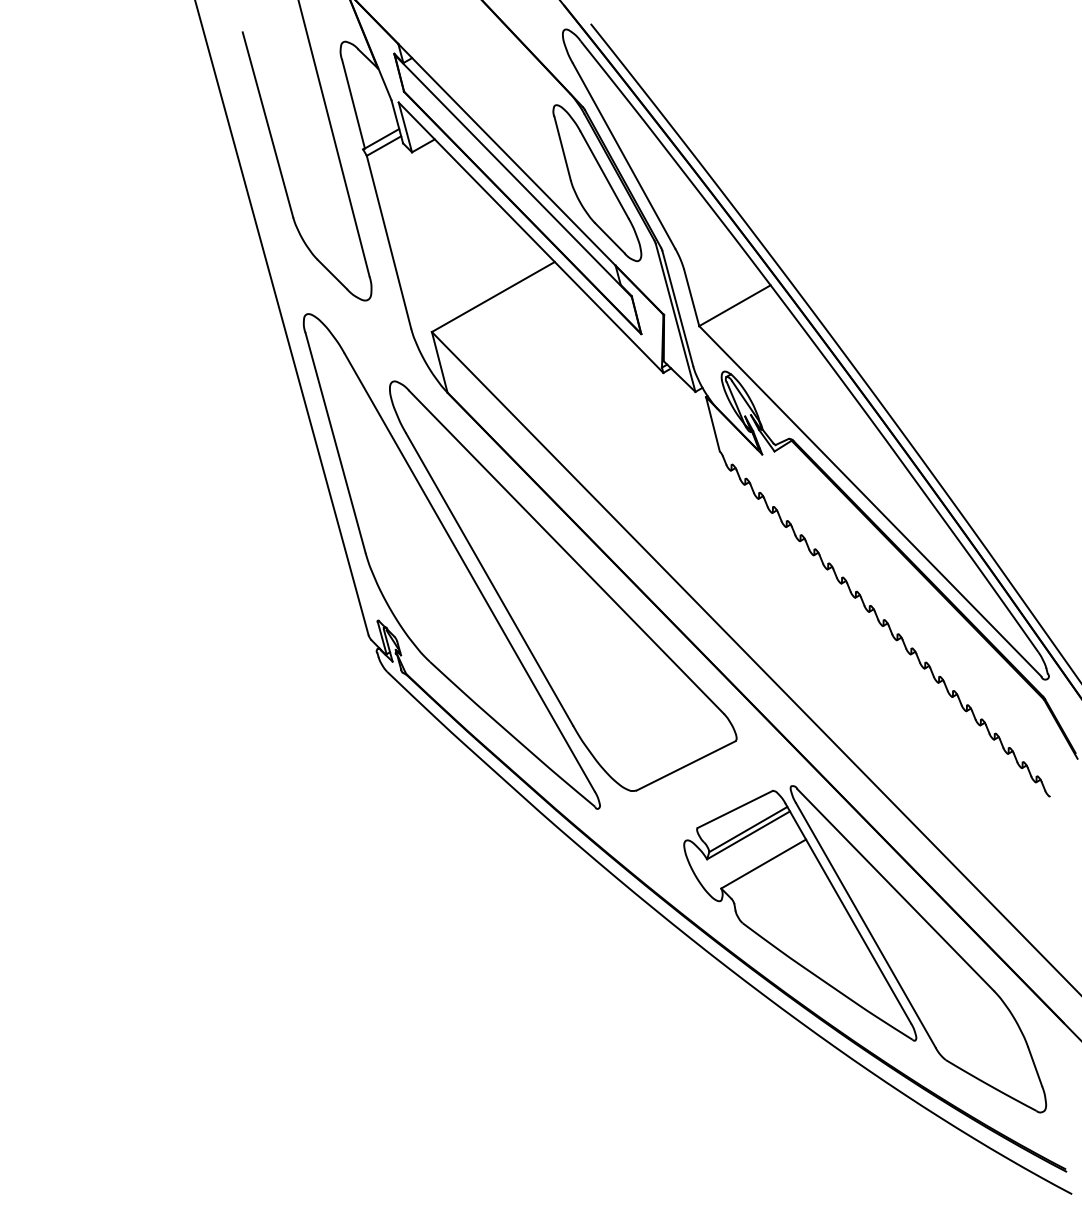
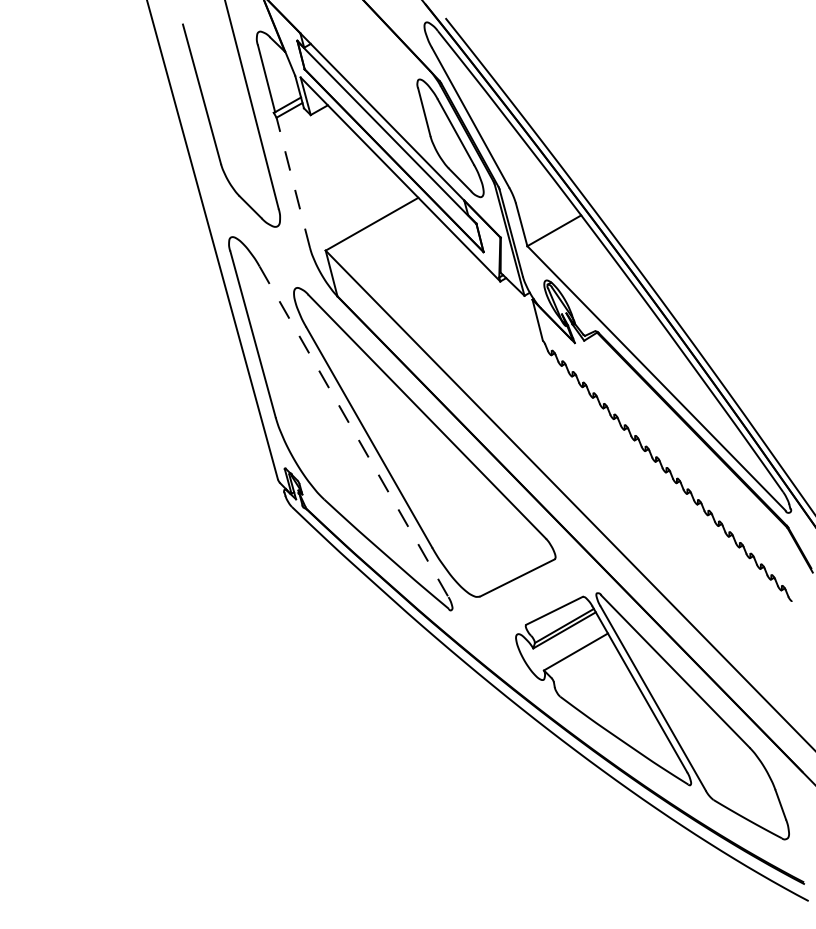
line: (389, 241) -> (293, 182), solid -> dashed
line: (470, 573) -> (354, 432), solid -> dashed

